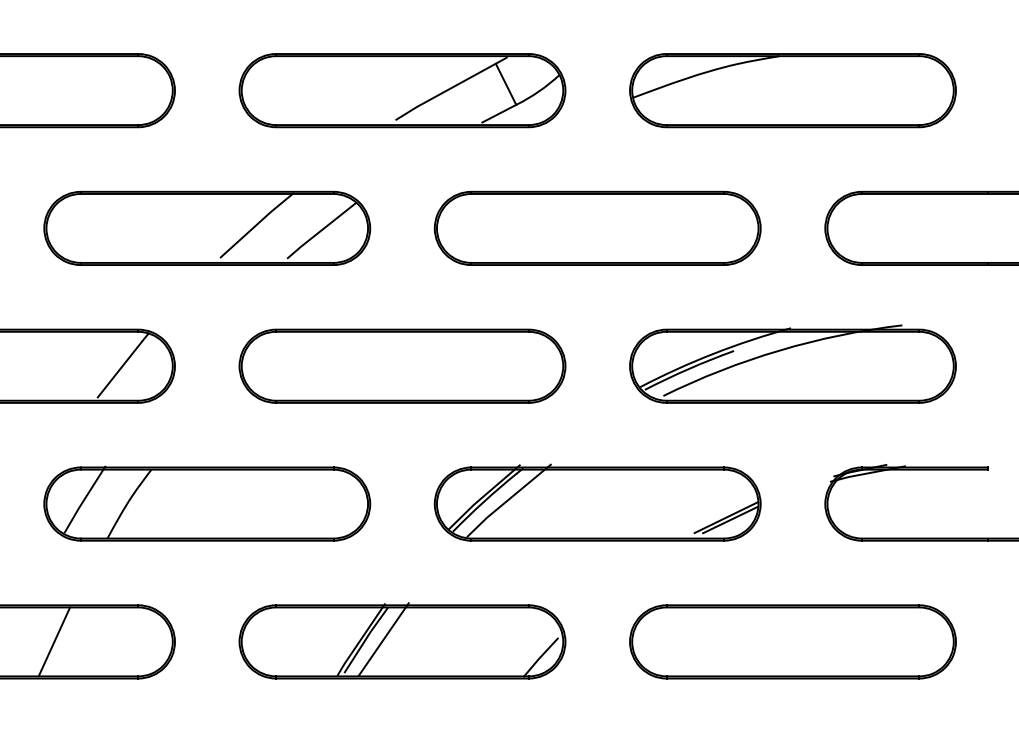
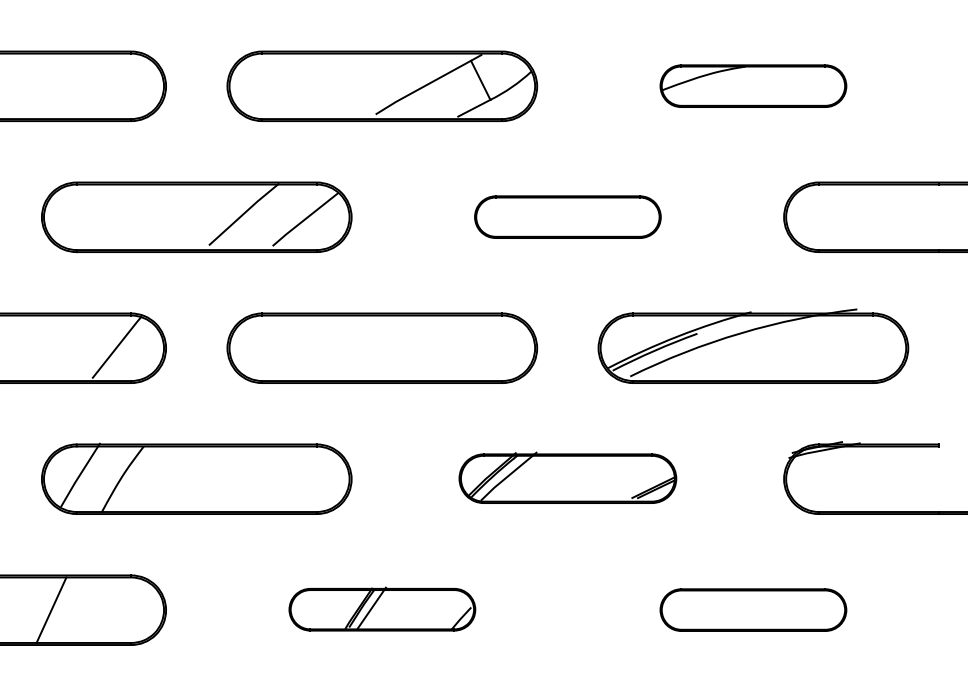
part: (793, 89) -> (753, 85), size x0.6
part: (597, 227) -> (567, 216), size x0.6
part: (597, 502) -> (567, 477), size x0.7
part: (402, 640) -> (382, 608), size x0.6
part: (793, 641) -> (753, 609), size x0.6

